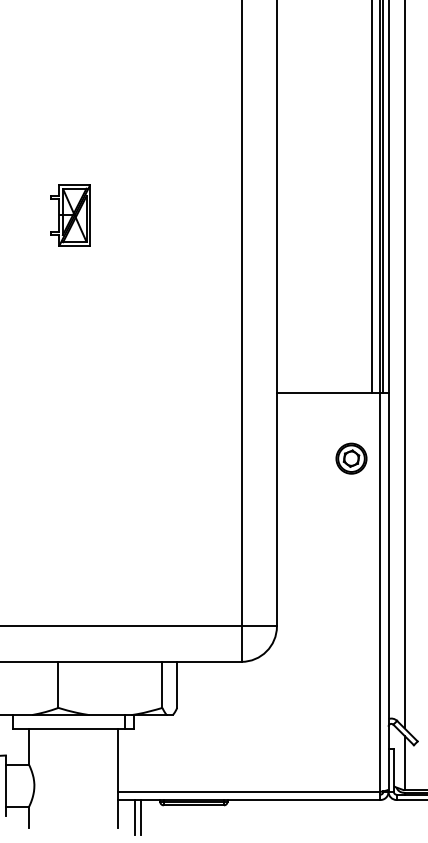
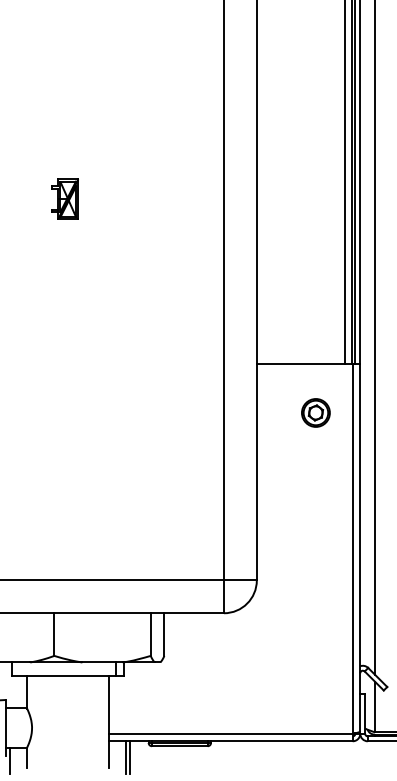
part: (69, 214) -> (64, 198), size x0.71
part: (351, 458) -> (315, 412), moved
line: (11, 820) -> (10, 760), added

